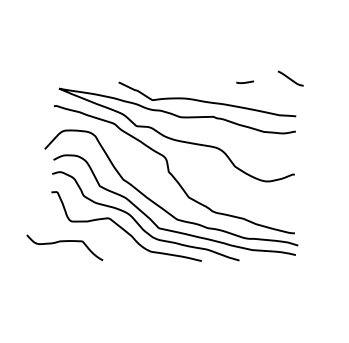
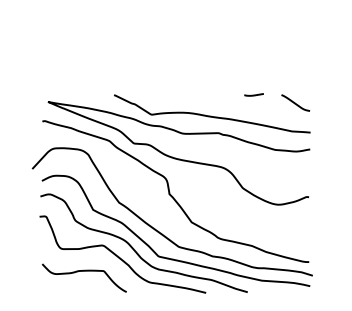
curve: (290, 78) -> (295, 102), moved
curve: (64, 242) -> (83, 272), moved

